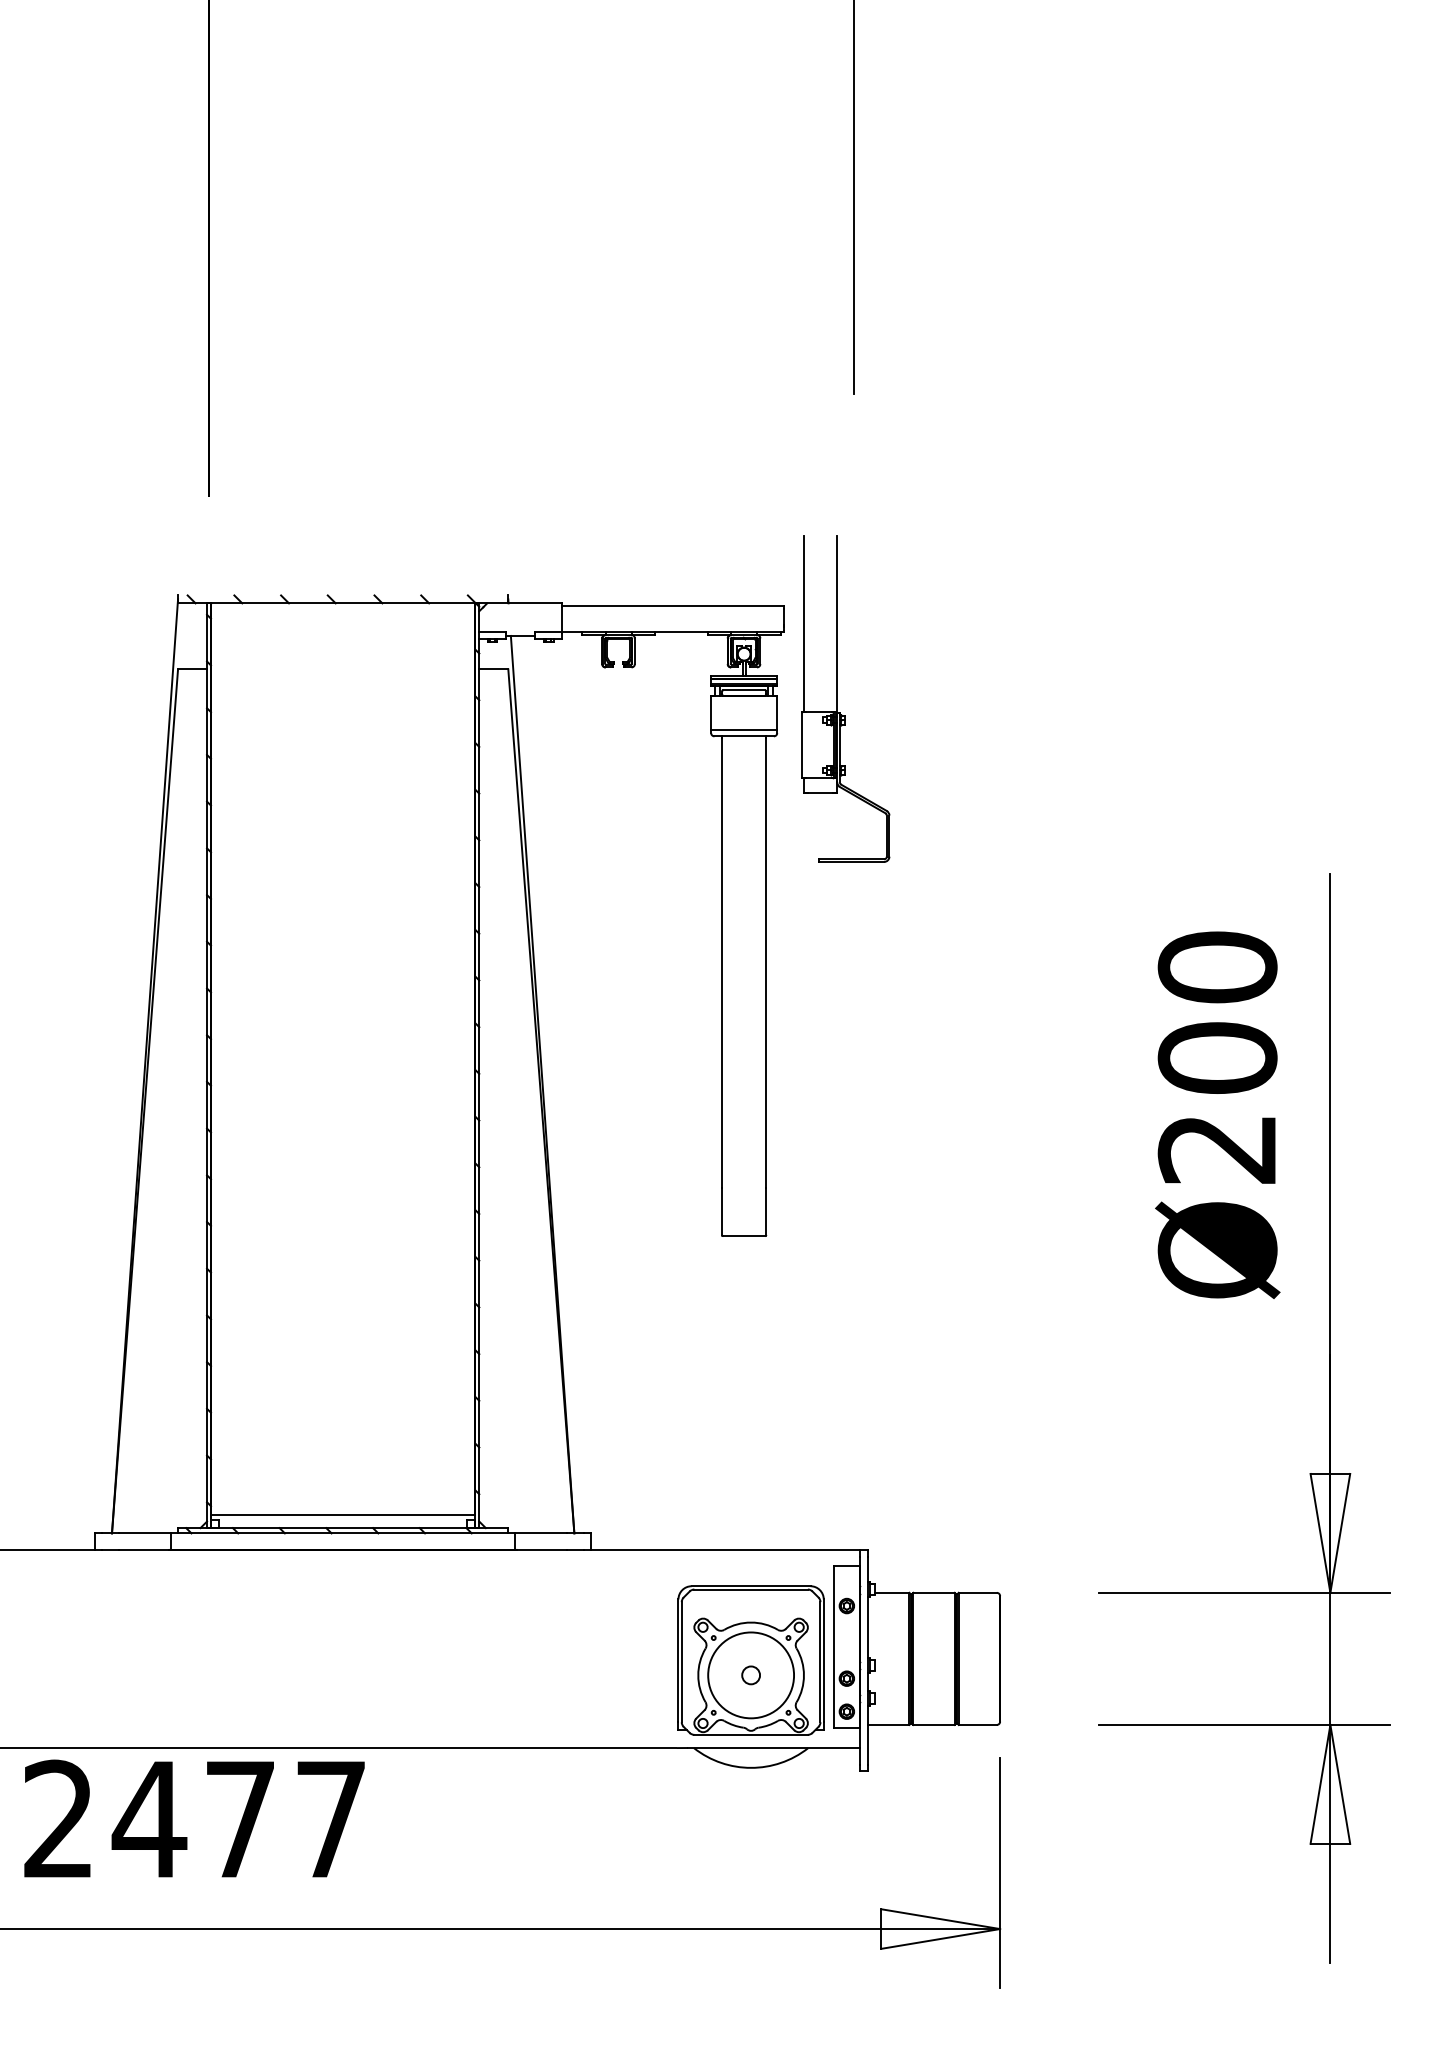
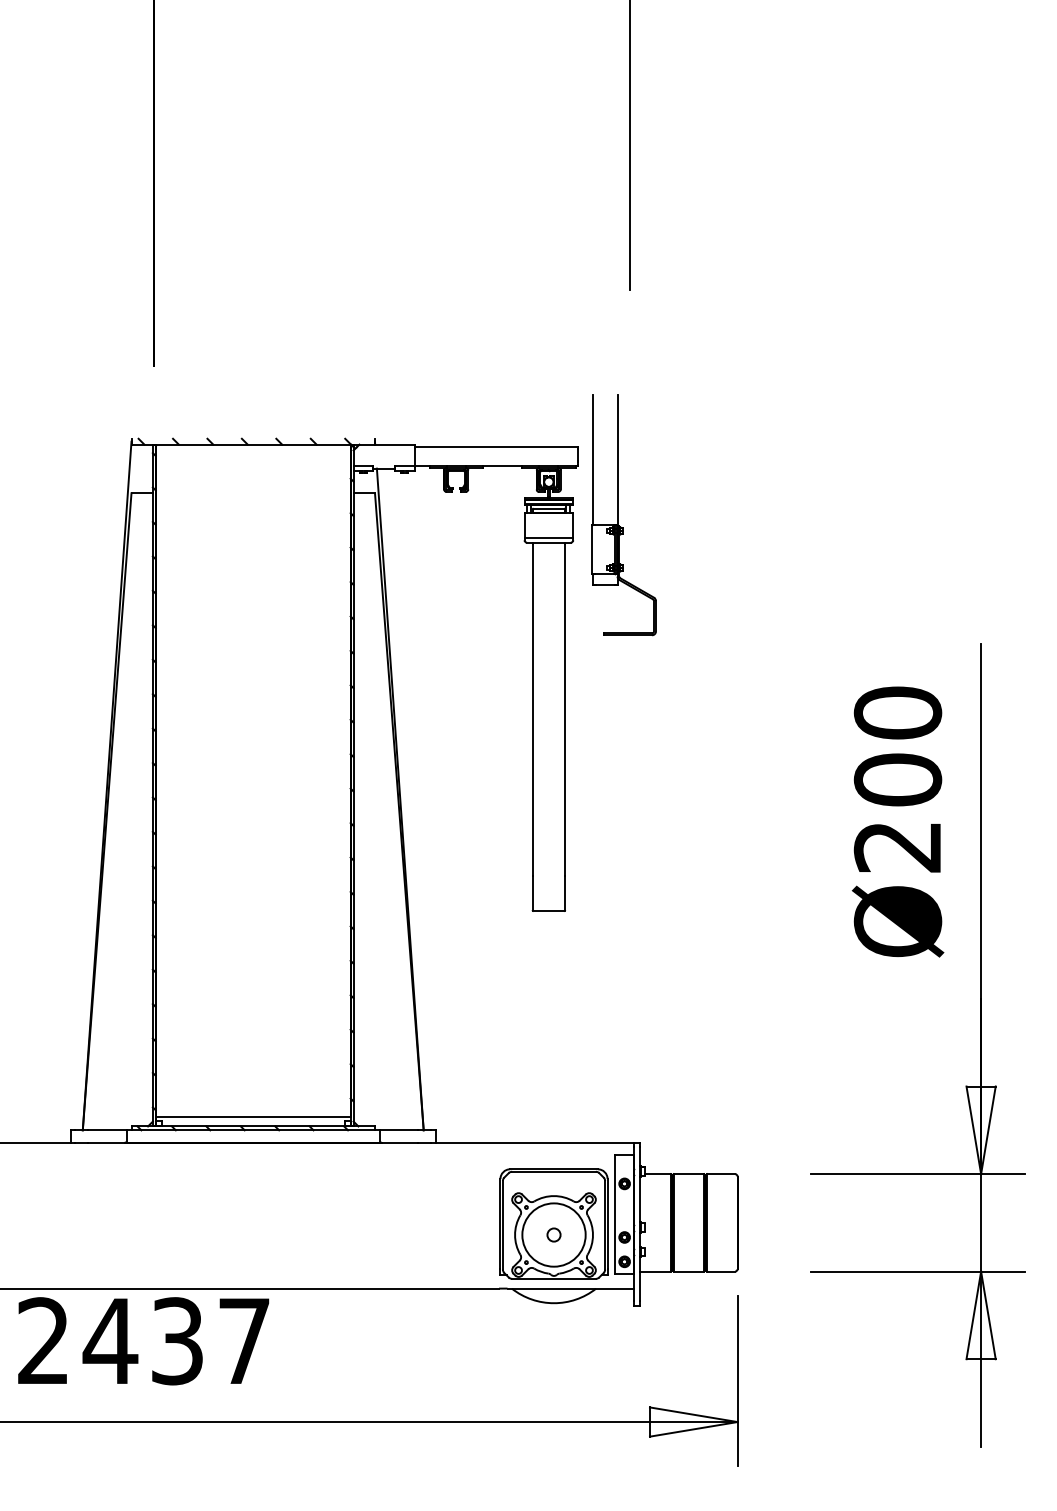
text: (240, 1819) -> (177, 1341), 2477 -> 2437

